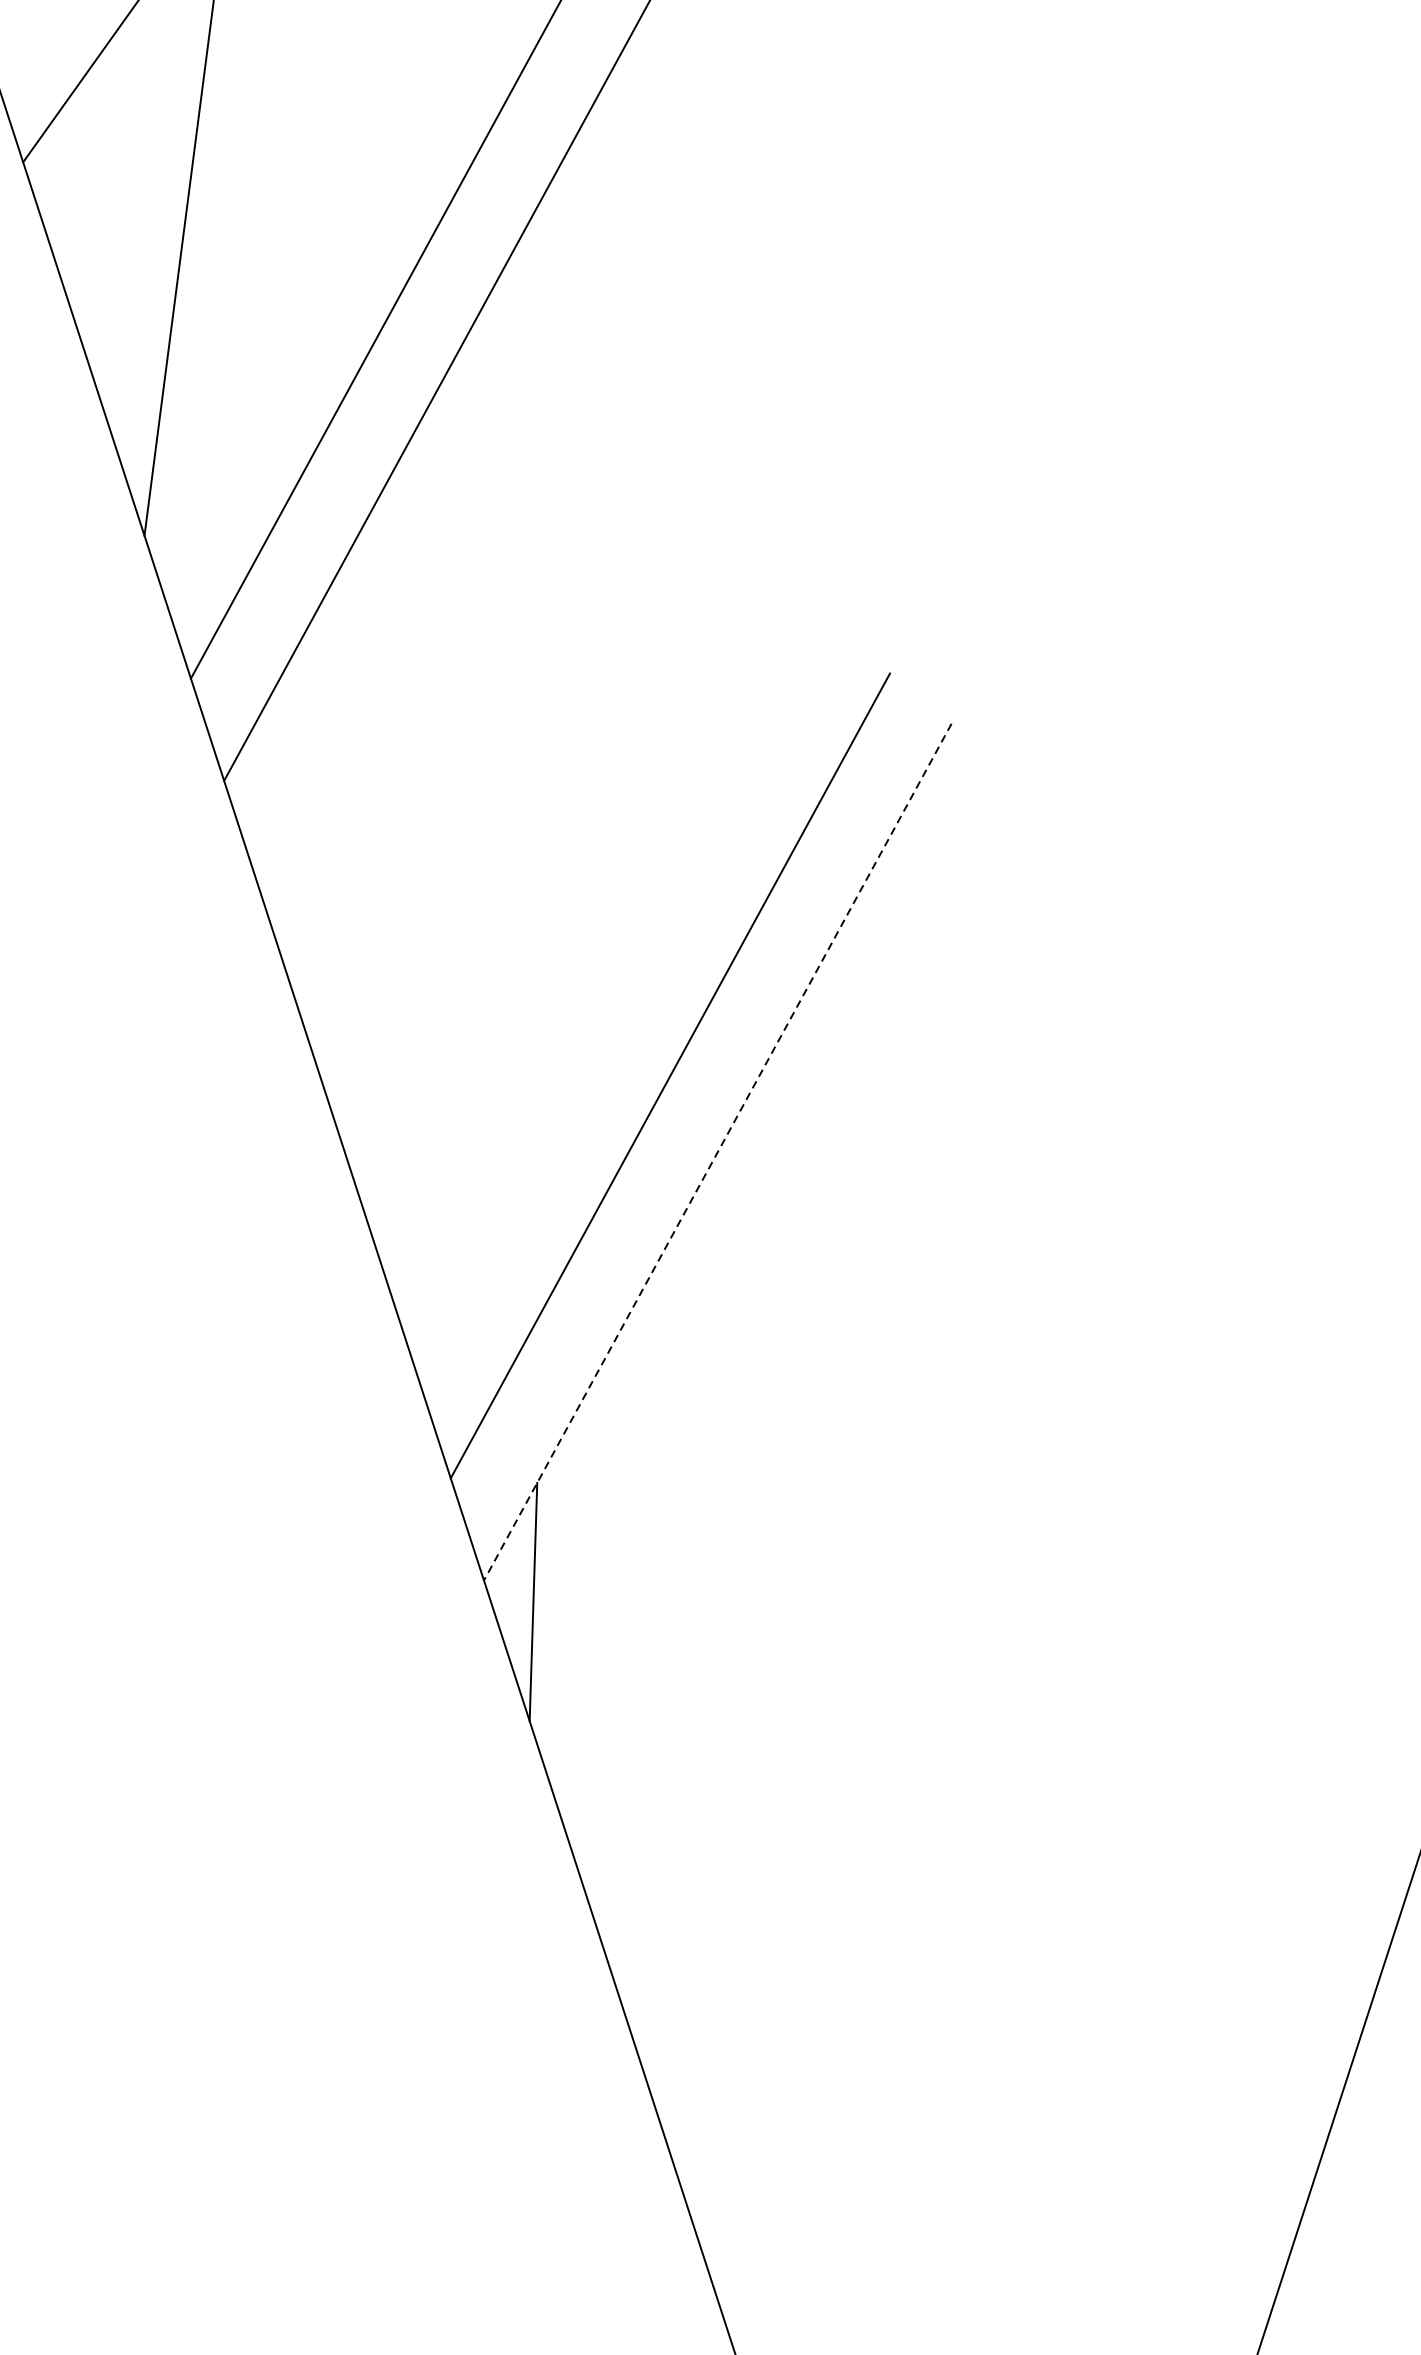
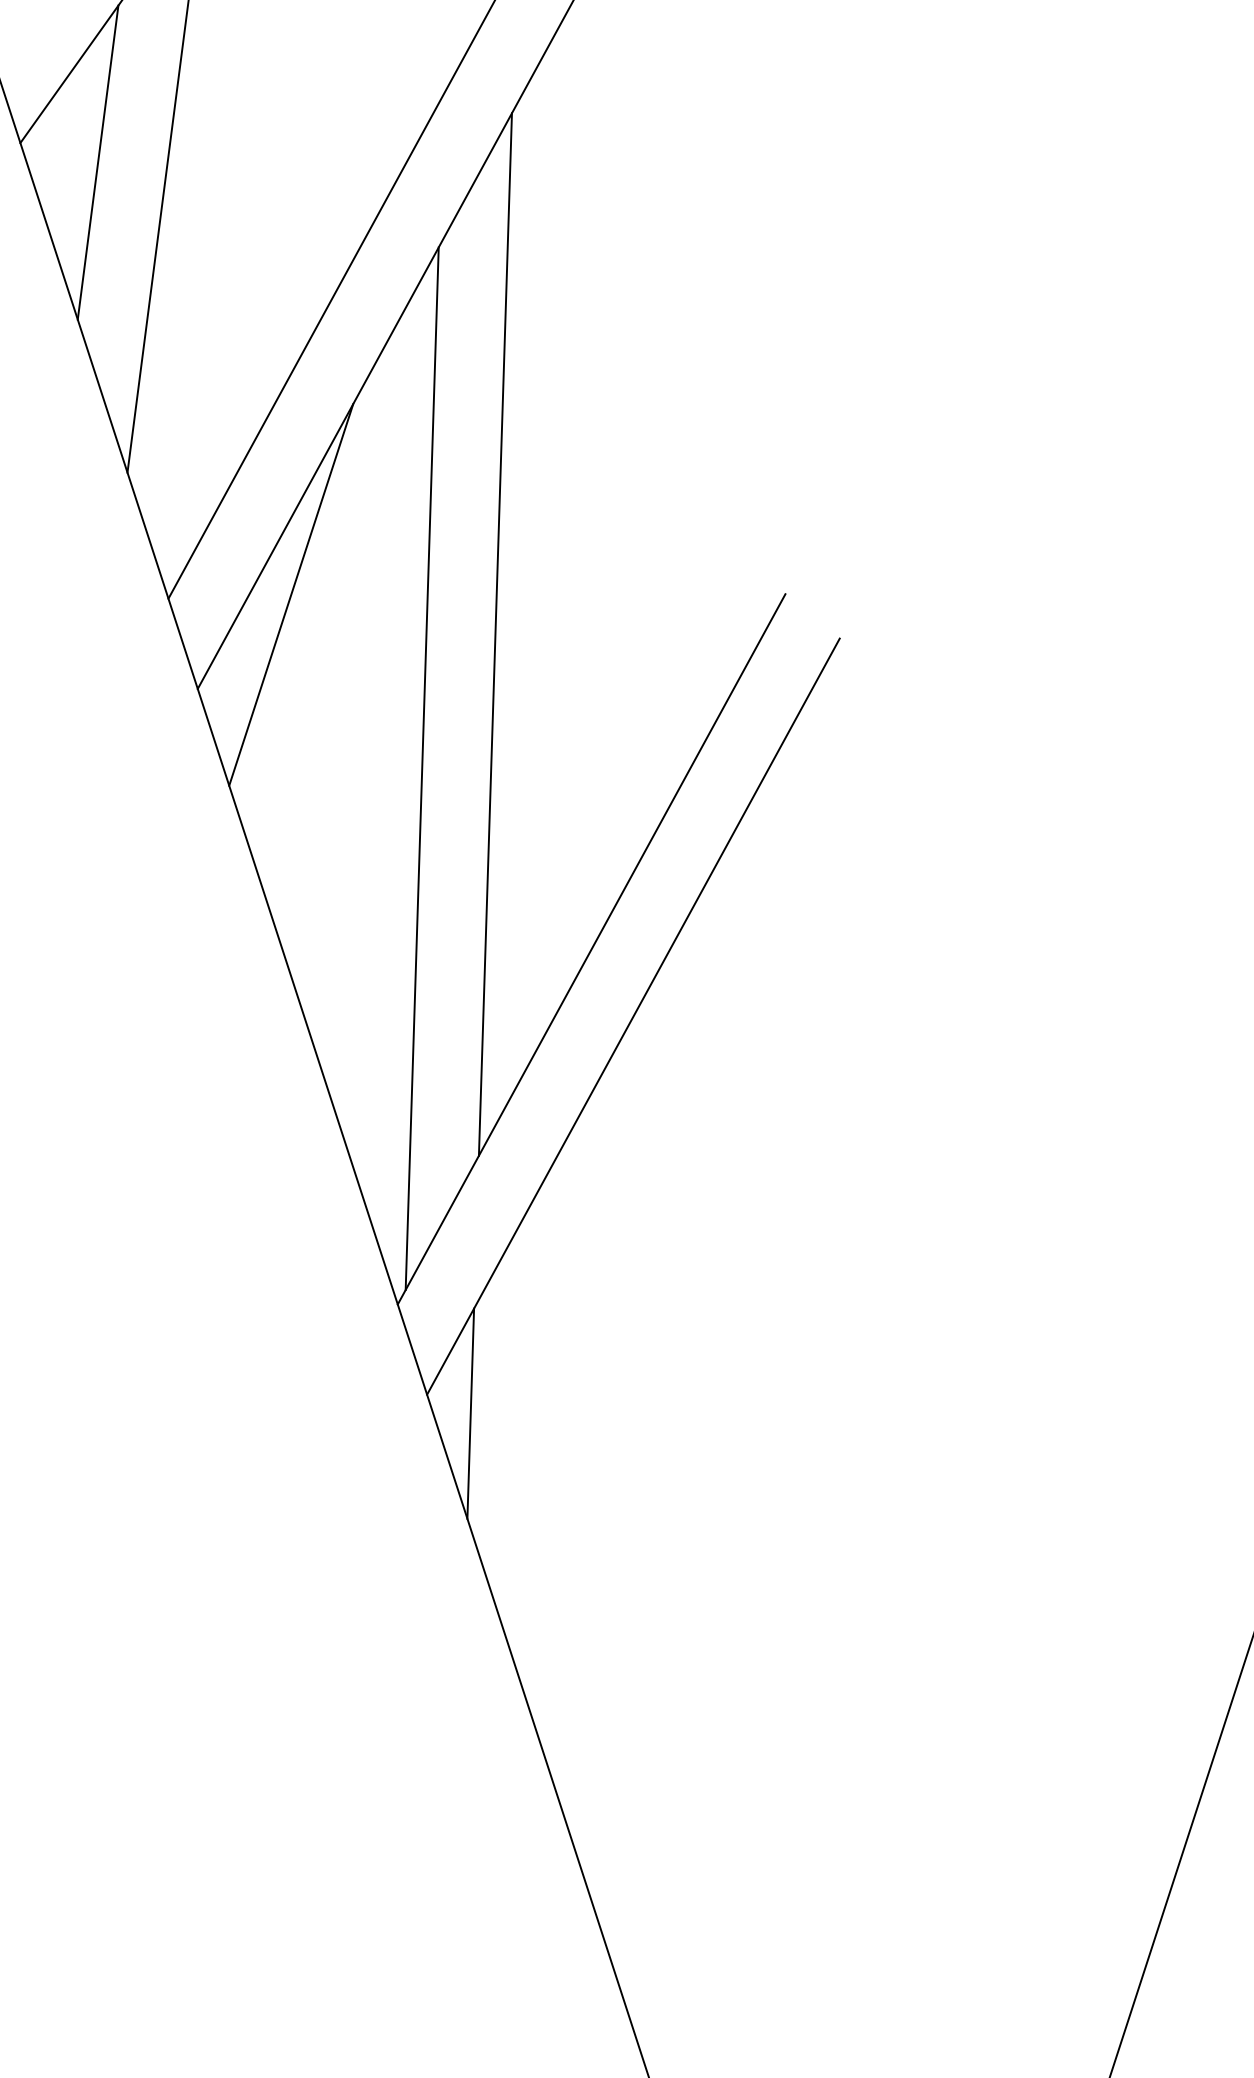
line: (110, 184) -> (97, 162), added
line: (330, 673) -> (291, 594), added
line: (560, 719) -> (494, 634), added
line: (477, 870) -> (421, 768), added
line: (717, 1152) -> (633, 1016), dashed -> solid

